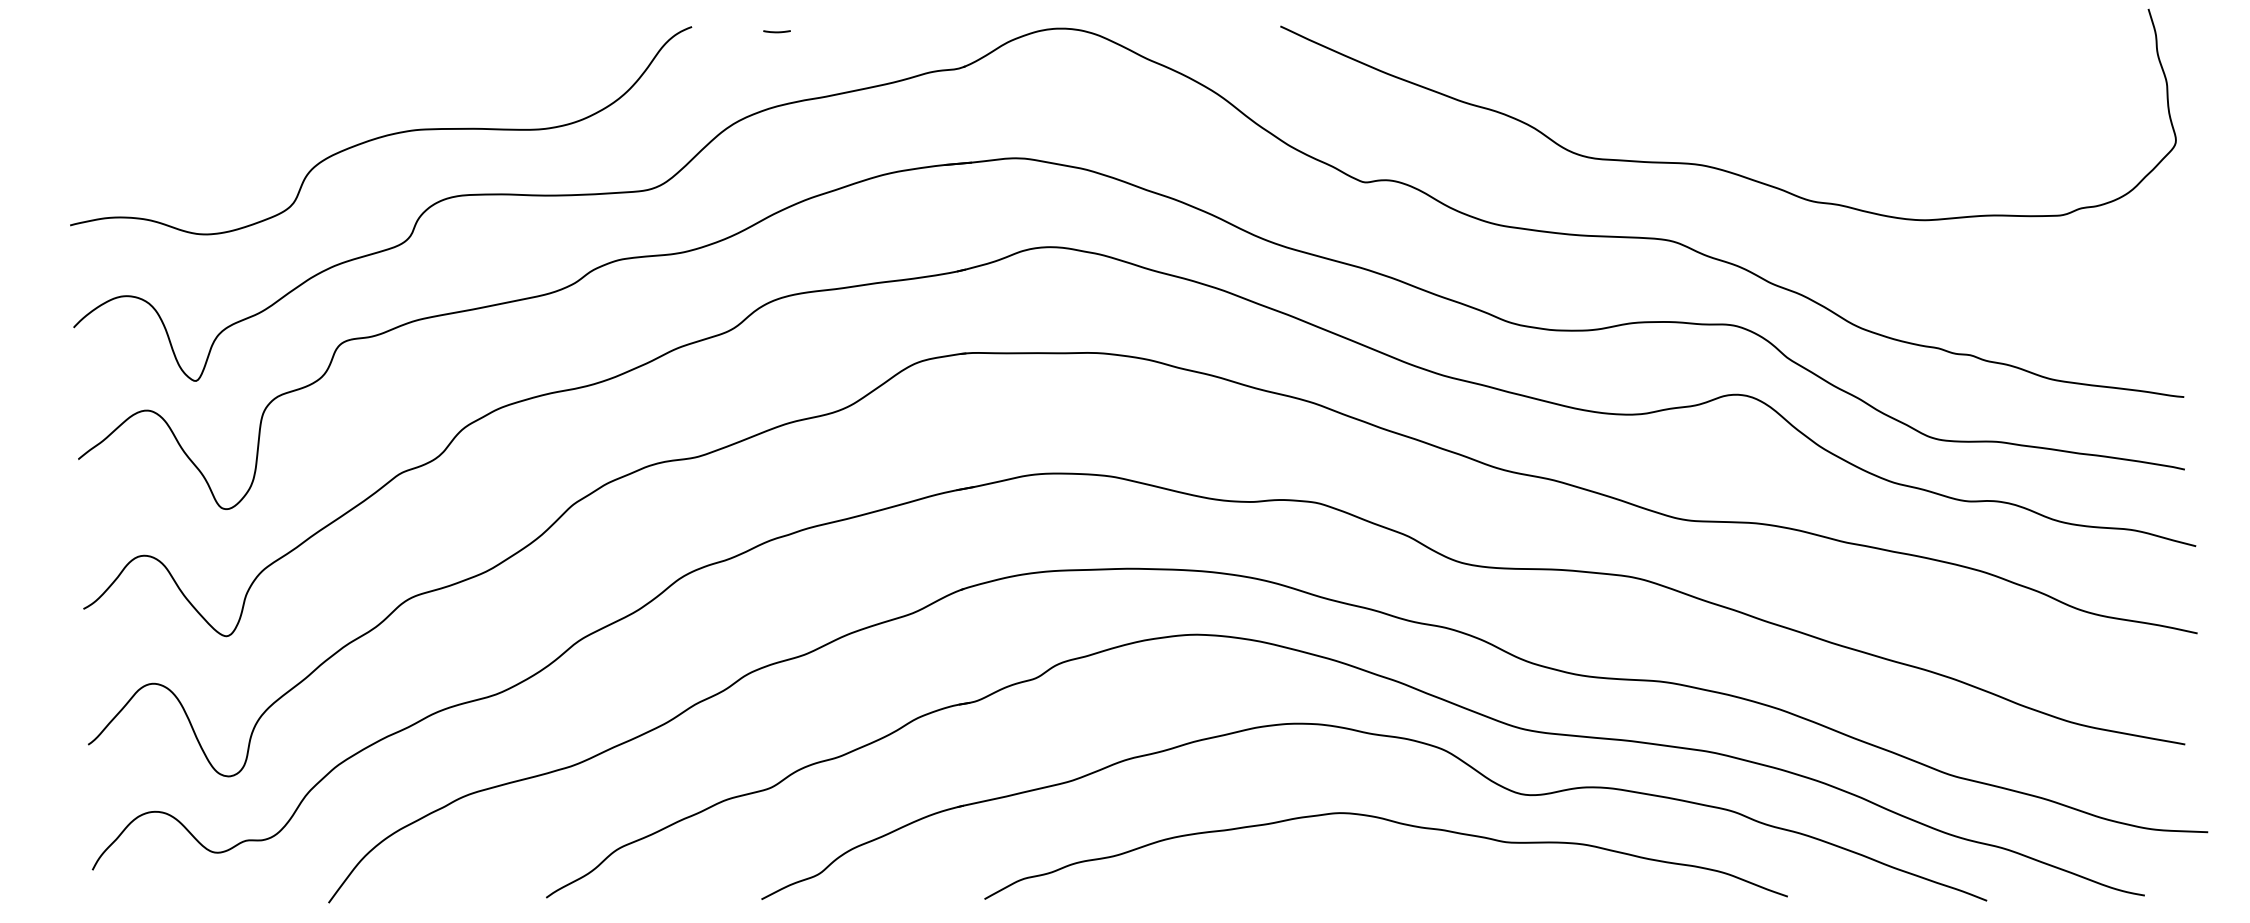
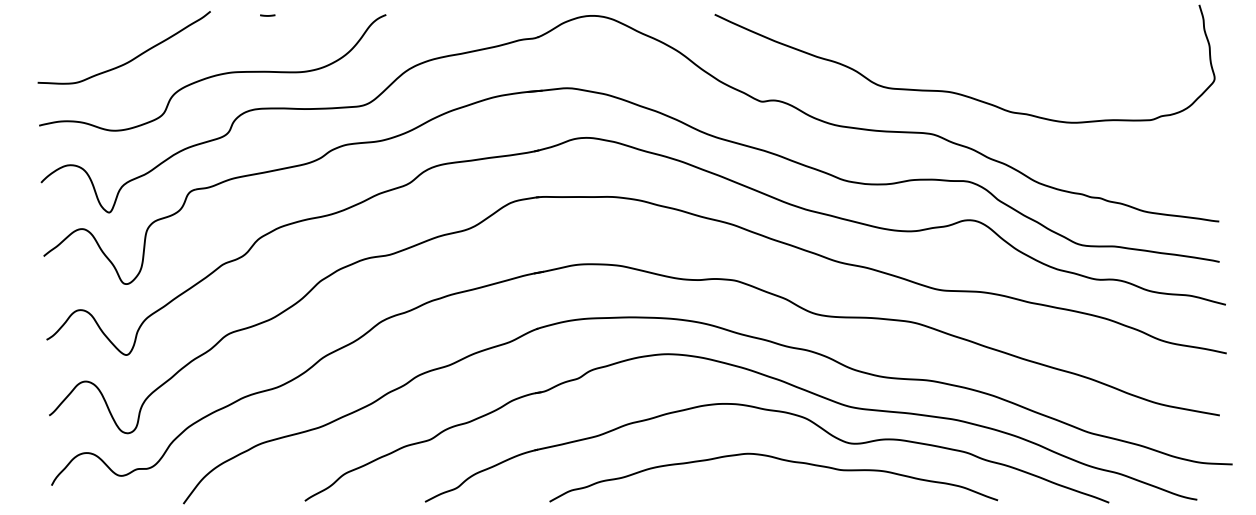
line: (776, 31) -> (267, 15), moved
curve: (237, 105) -> (132, 58), added

